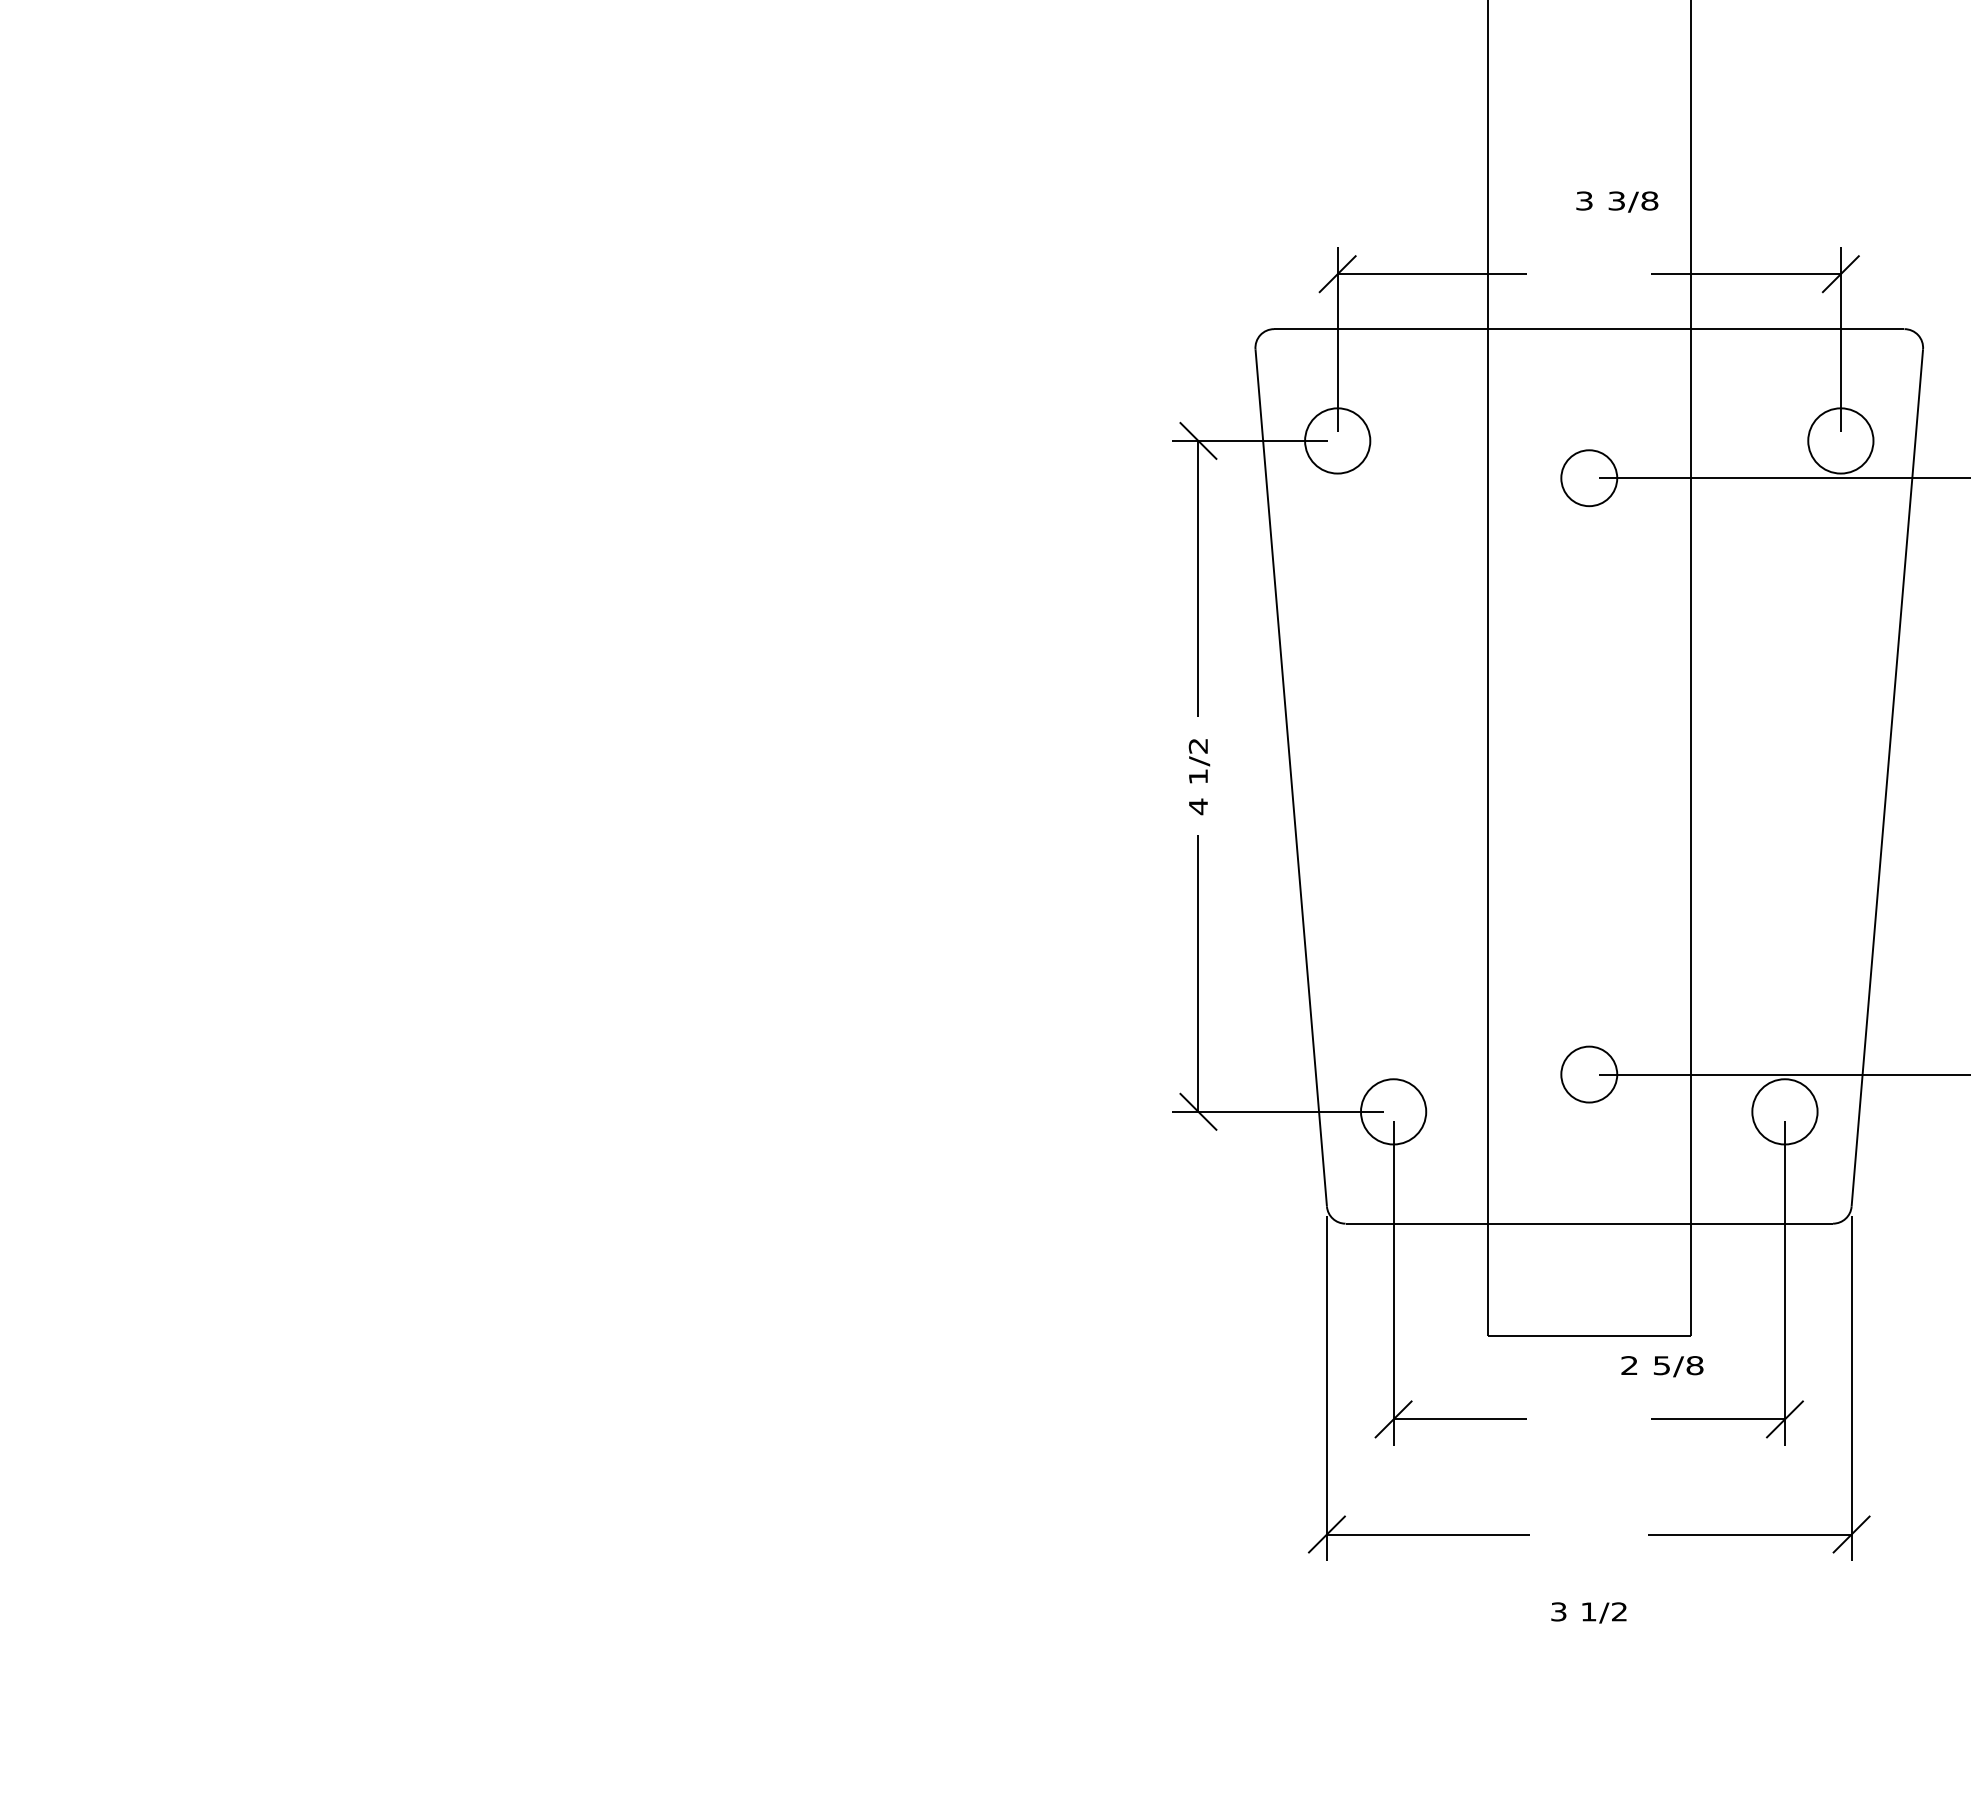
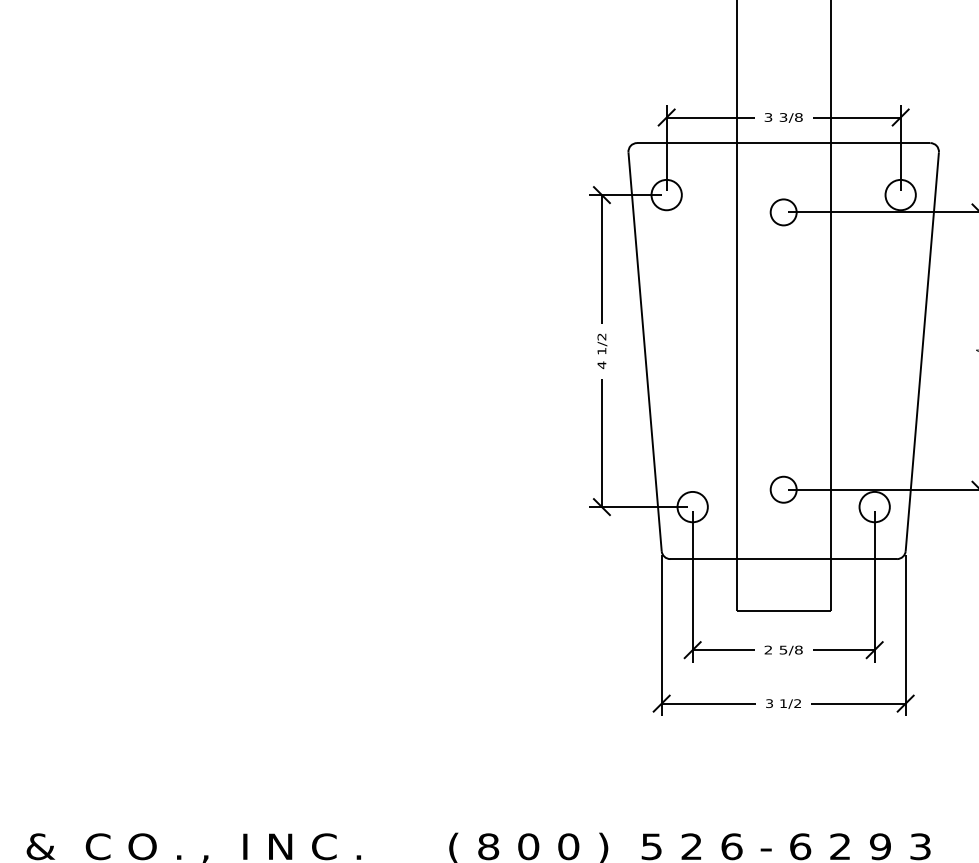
text: (1616, 201) -> (783, 117), moved
text: (1661, 1366) -> (783, 650), moved
text: (1588, 1611) -> (783, 703), moved

